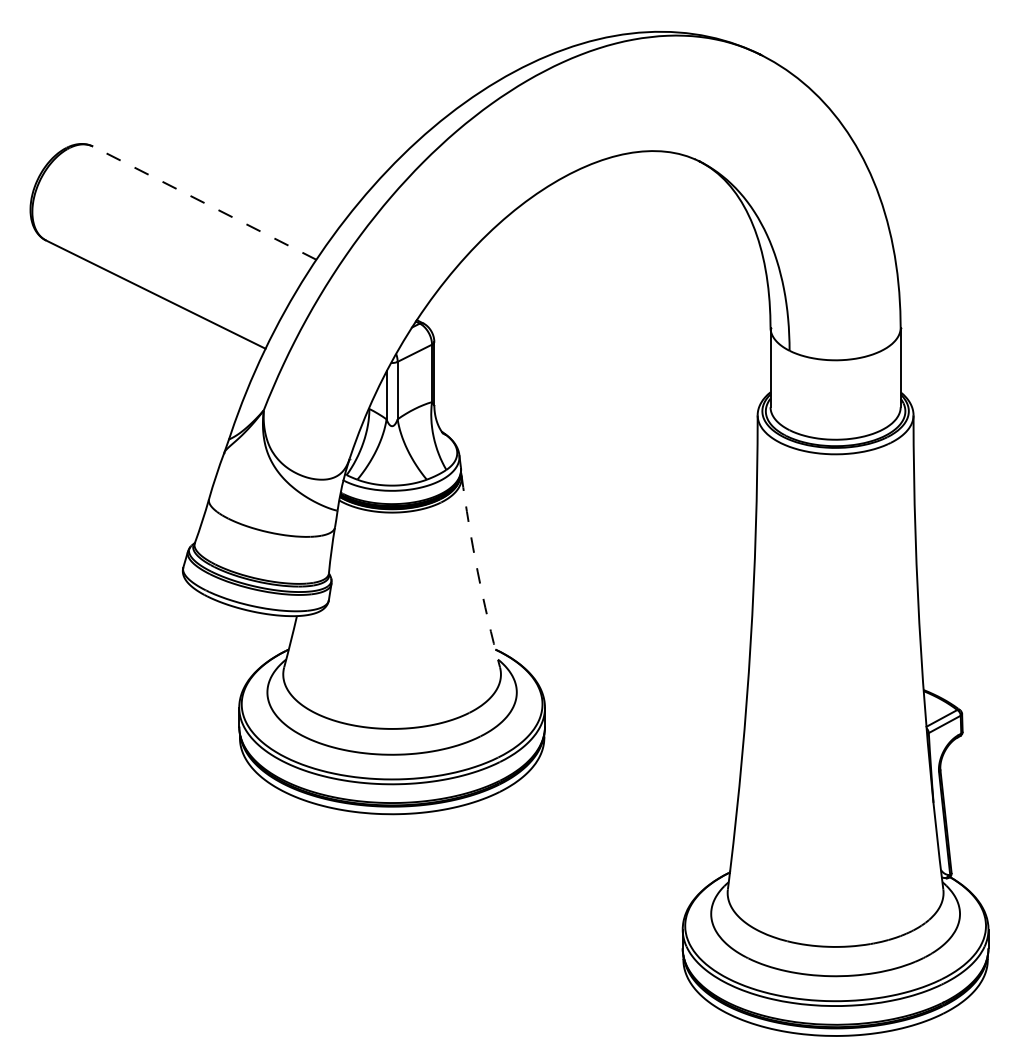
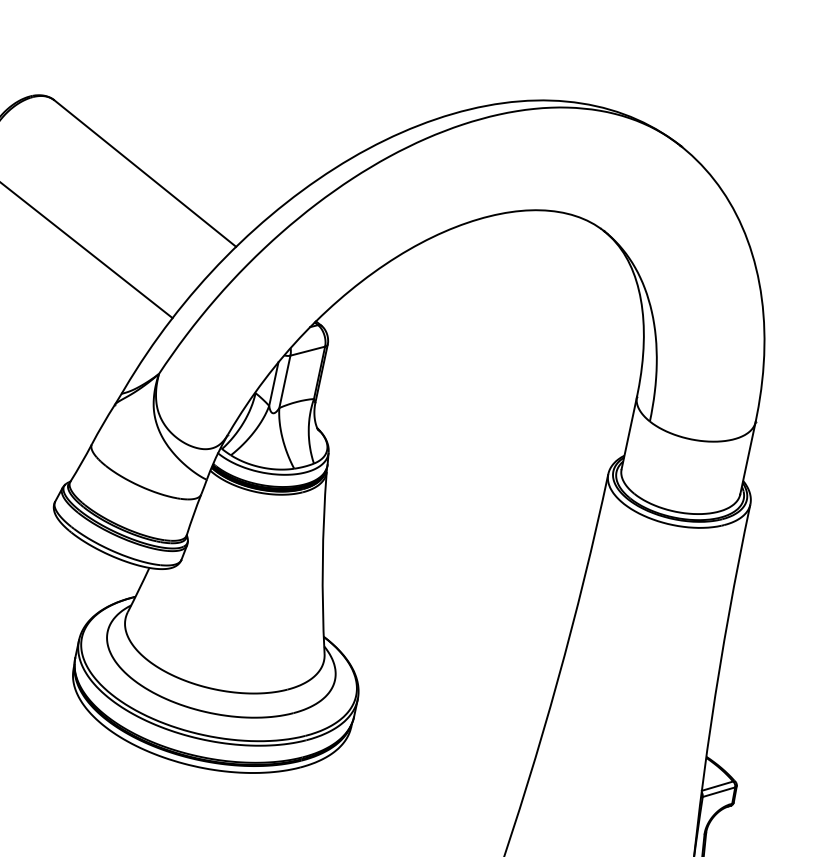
line: (204, 202) -> (145, 172), dashed -> solid
arc: (477, 571) -> (322, 562), dashed -> solid

